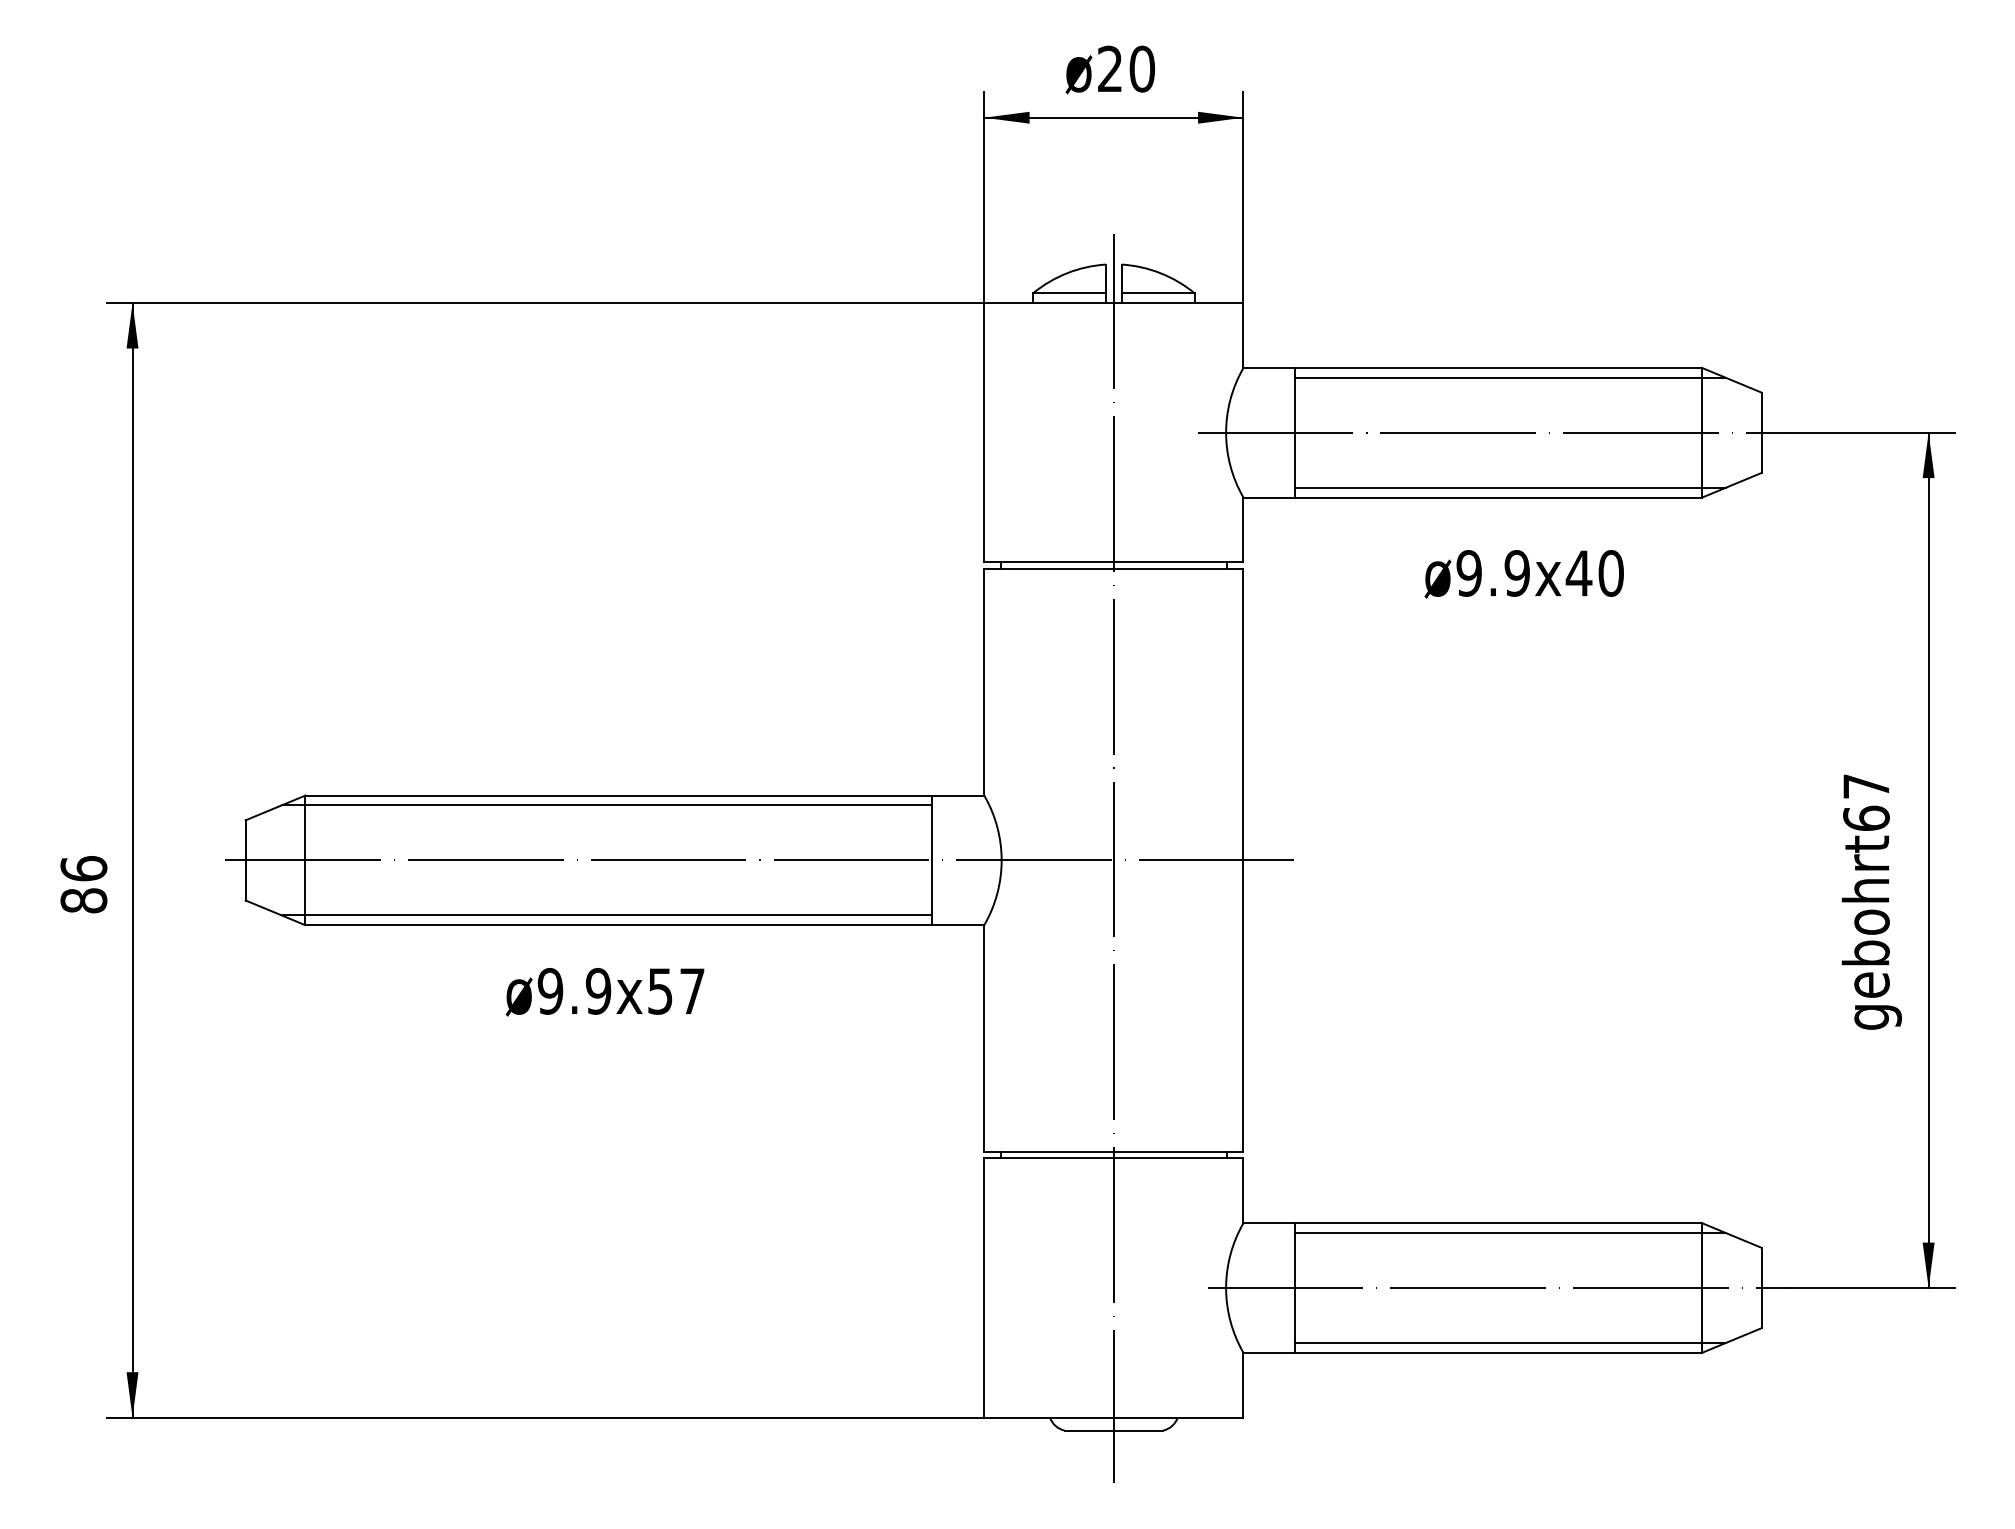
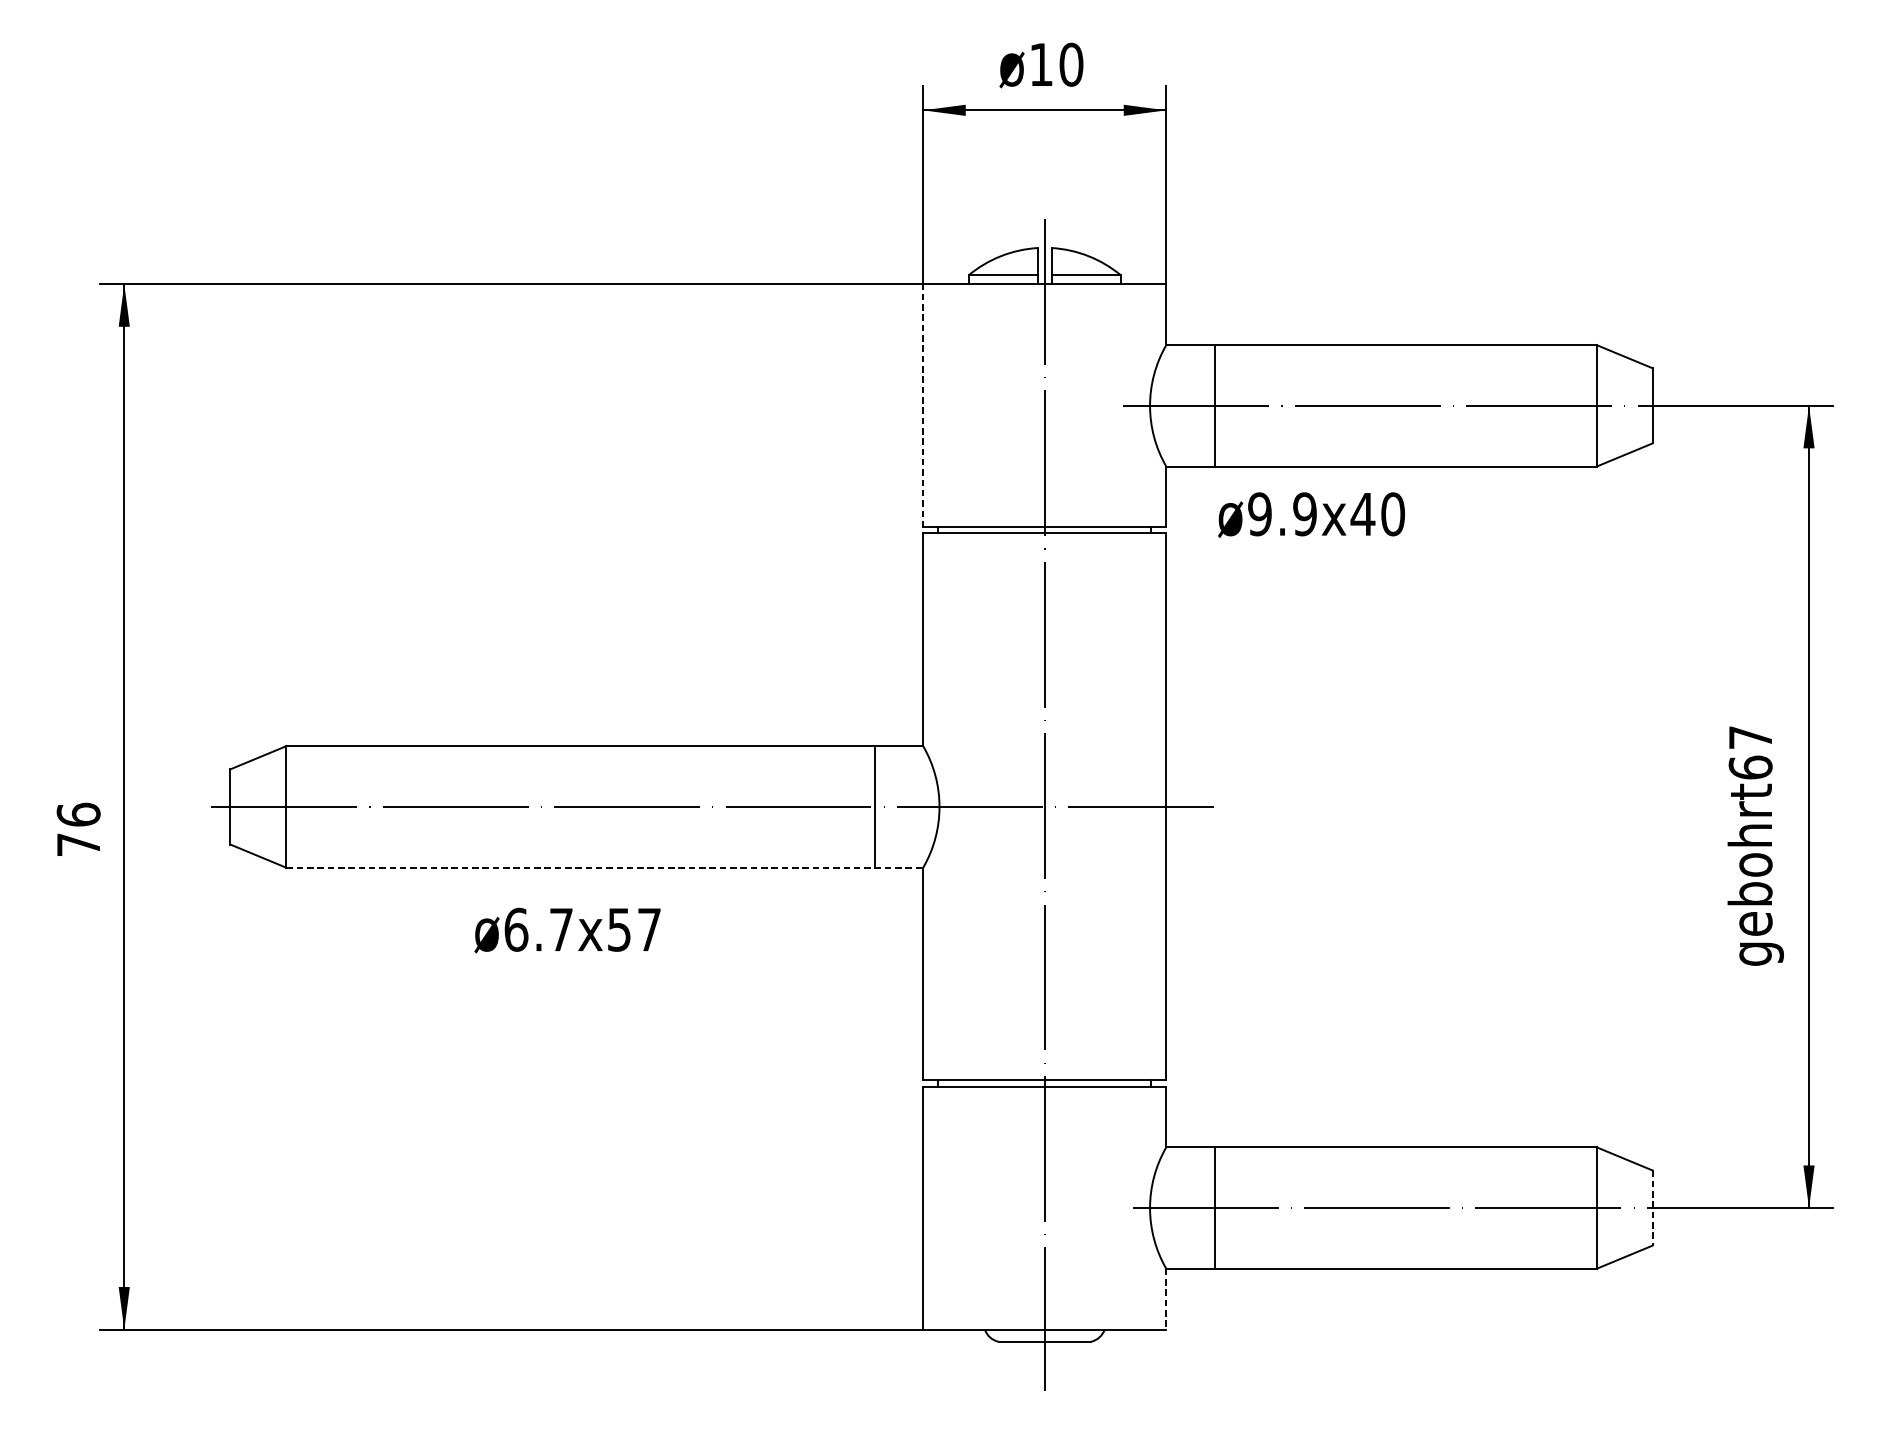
text: (1109, 68) -> (1040, 64), 20 -> 10
line: (1510, 377) -> (1416, 353), removed
line: (984, 432) -> (923, 405), solid -> dashed
line: (1510, 487) -> (1416, 457), removed
text: (1523, 574) -> (1310, 515), moved
line: (606, 805) -> (568, 755), removed
text: (83, 900) -> (78, 844), 86 -> 76
line: (606, 915) -> (568, 858), removed
line: (645, 925) -> (605, 868), solid -> dashed
text: (574, 991) -> (538, 929), ø9.9x57 -> ø6.7x57
line: (1510, 1232) -> (1416, 1155), removed
line: (1761, 1288) -> (1652, 1208), solid -> dashed
line: (1510, 1343) -> (1416, 1260), removed
line: (1243, 1385) -> (1166, 1299), solid -> dashed

